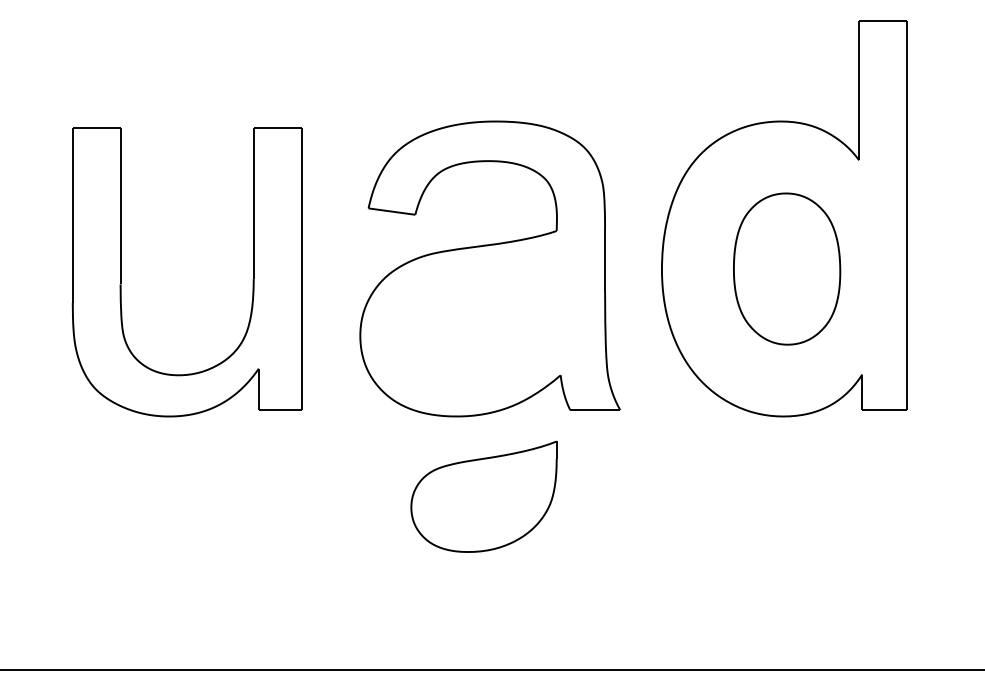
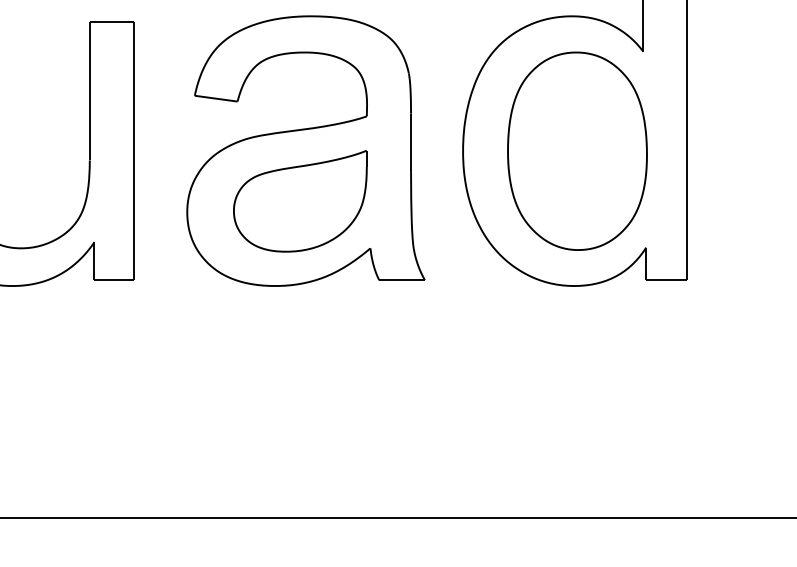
part: (786, 268) -> (576, 150), size x1.43
part: (483, 496) -> (299, 200), moved

